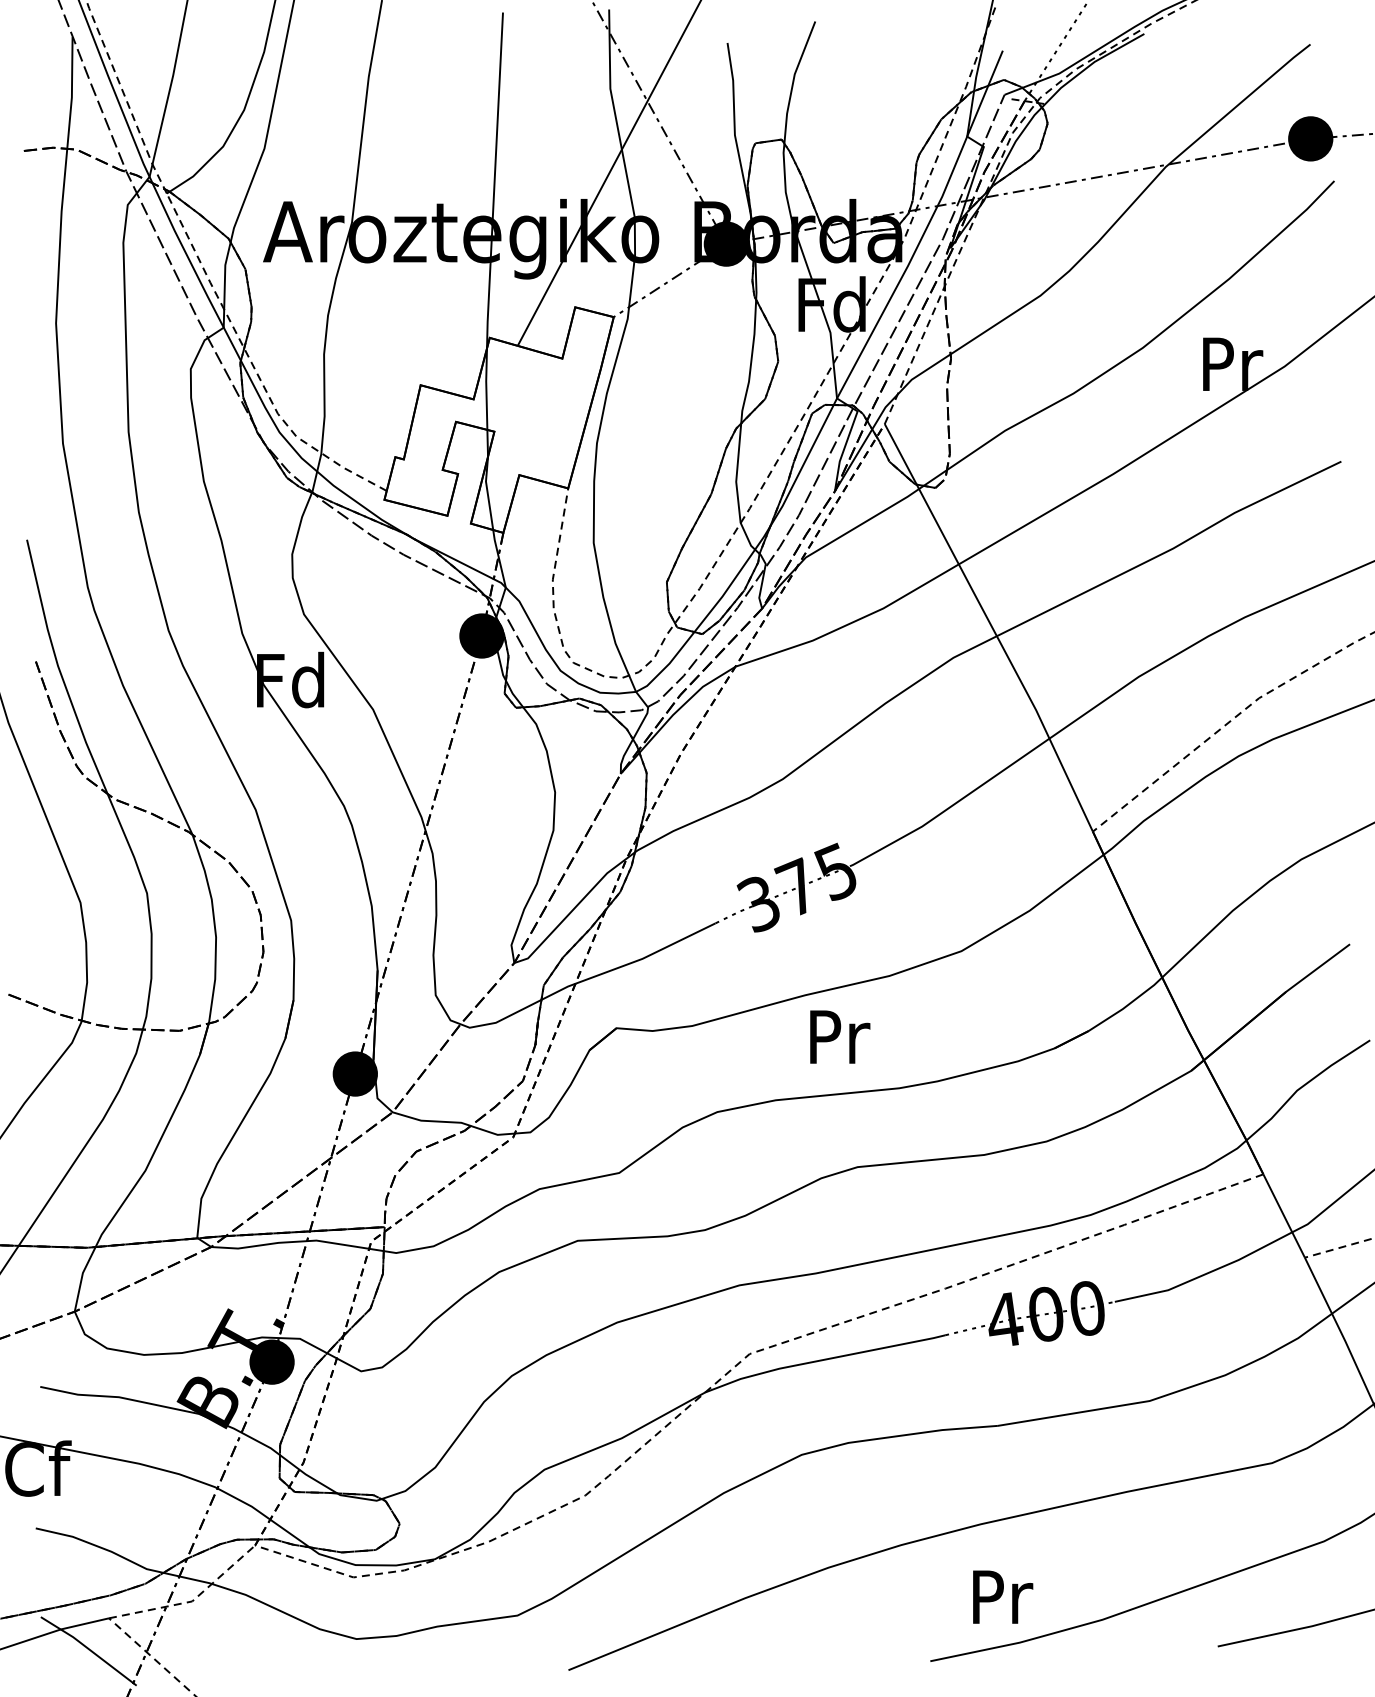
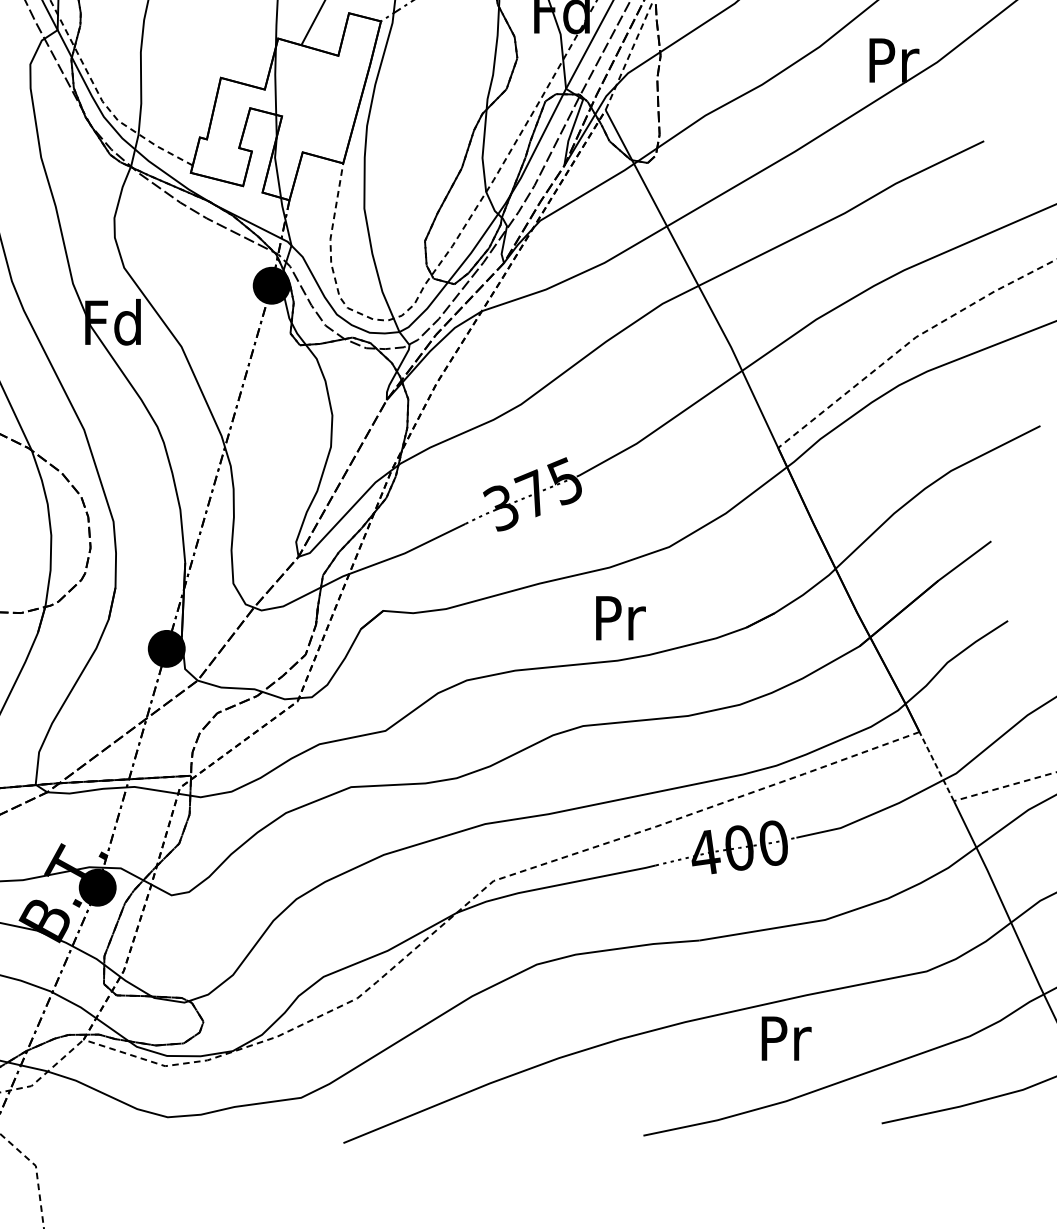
text: (840, 1036) -> (621, 617), moved
line: (1284, 1216) -> (937, 766), solid -> dashed
text: (1003, 1596) -> (786, 1038), moved

